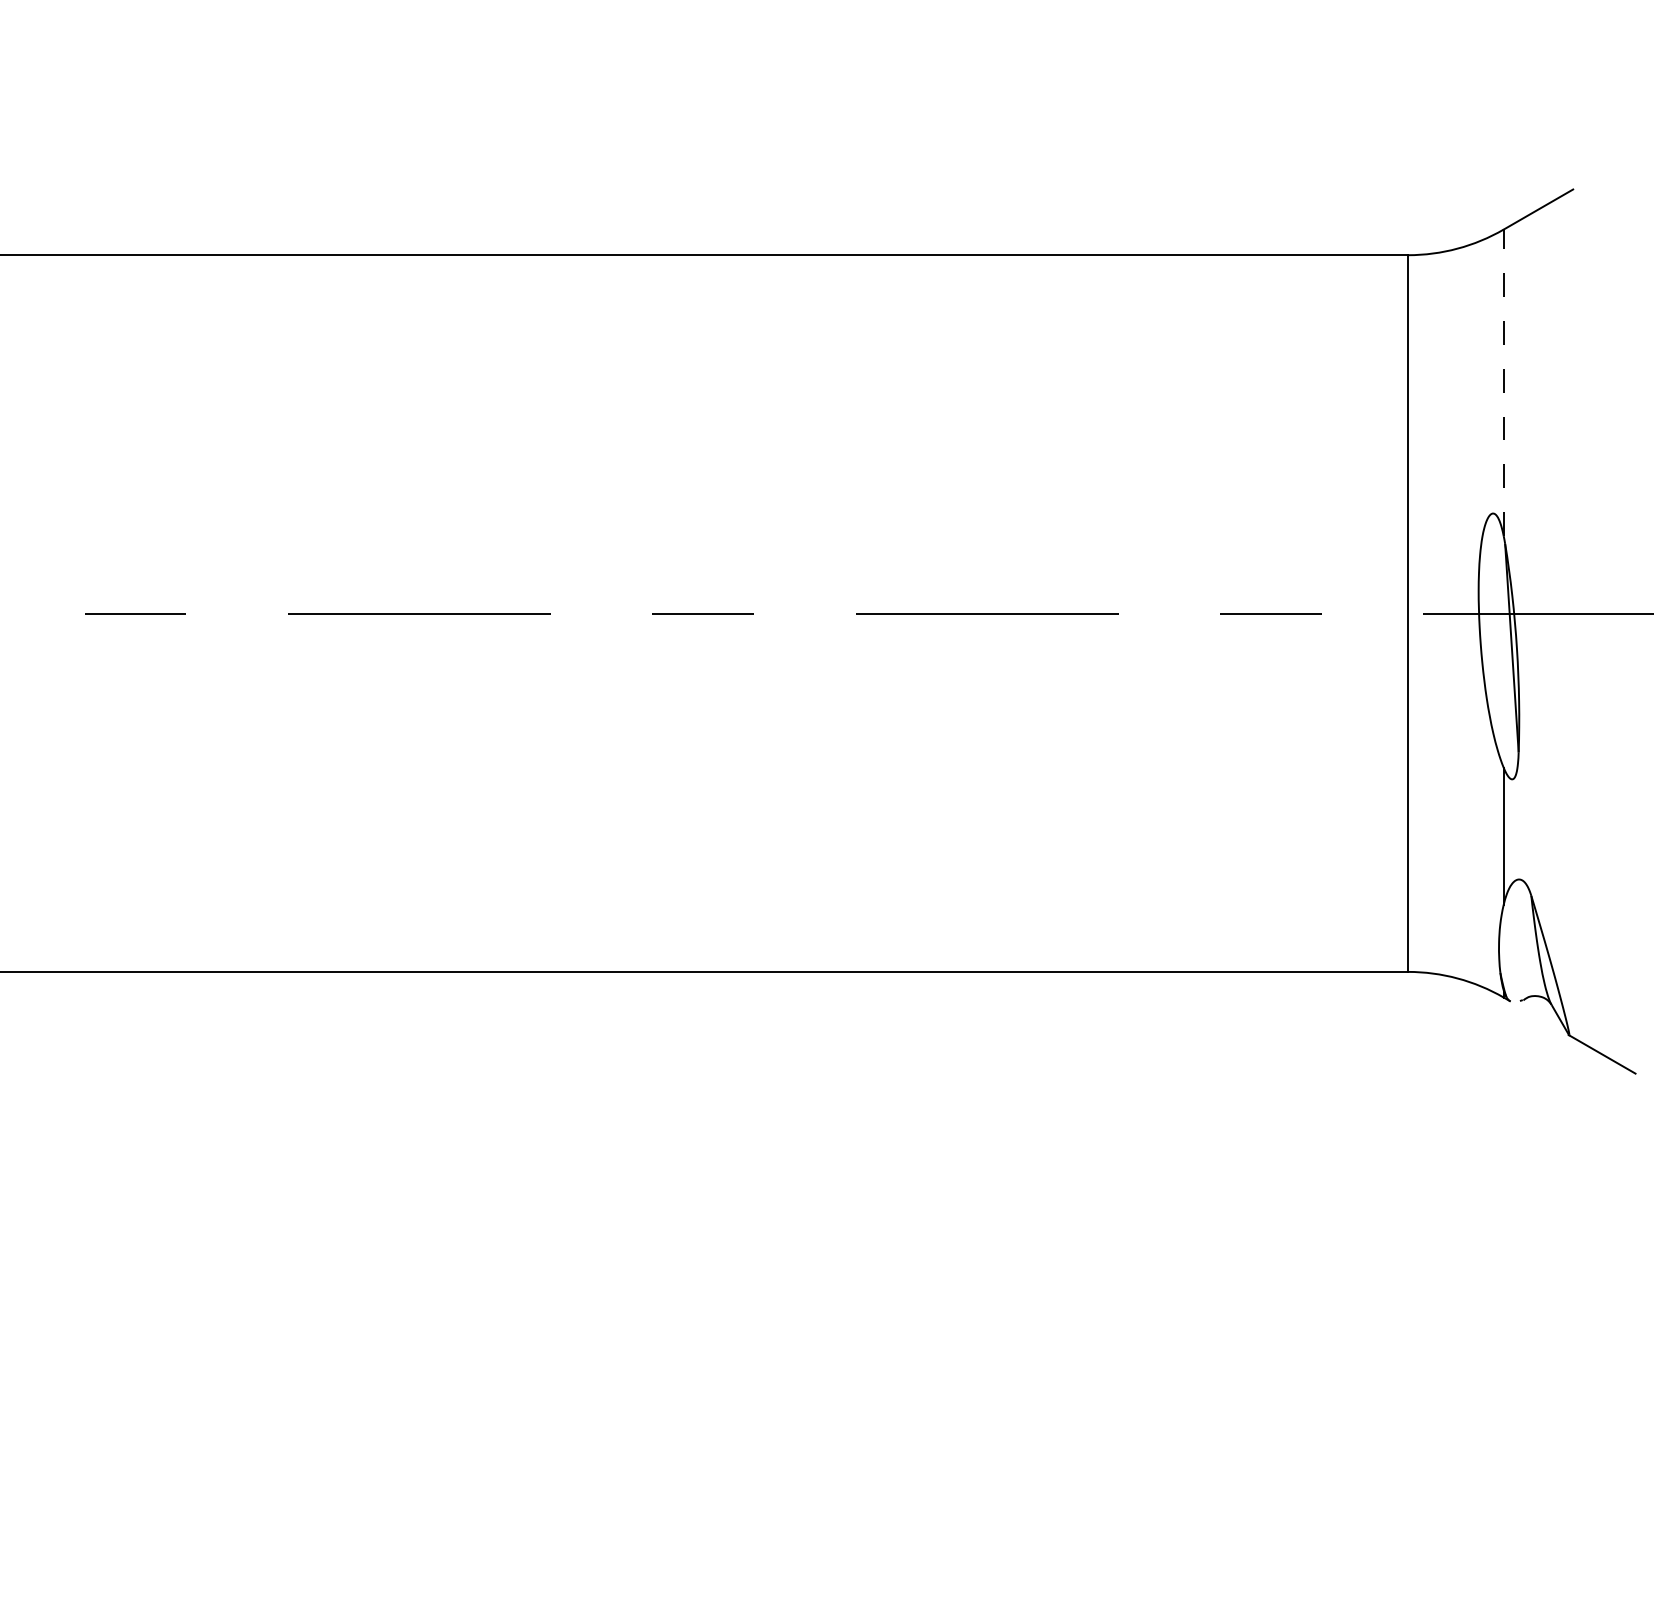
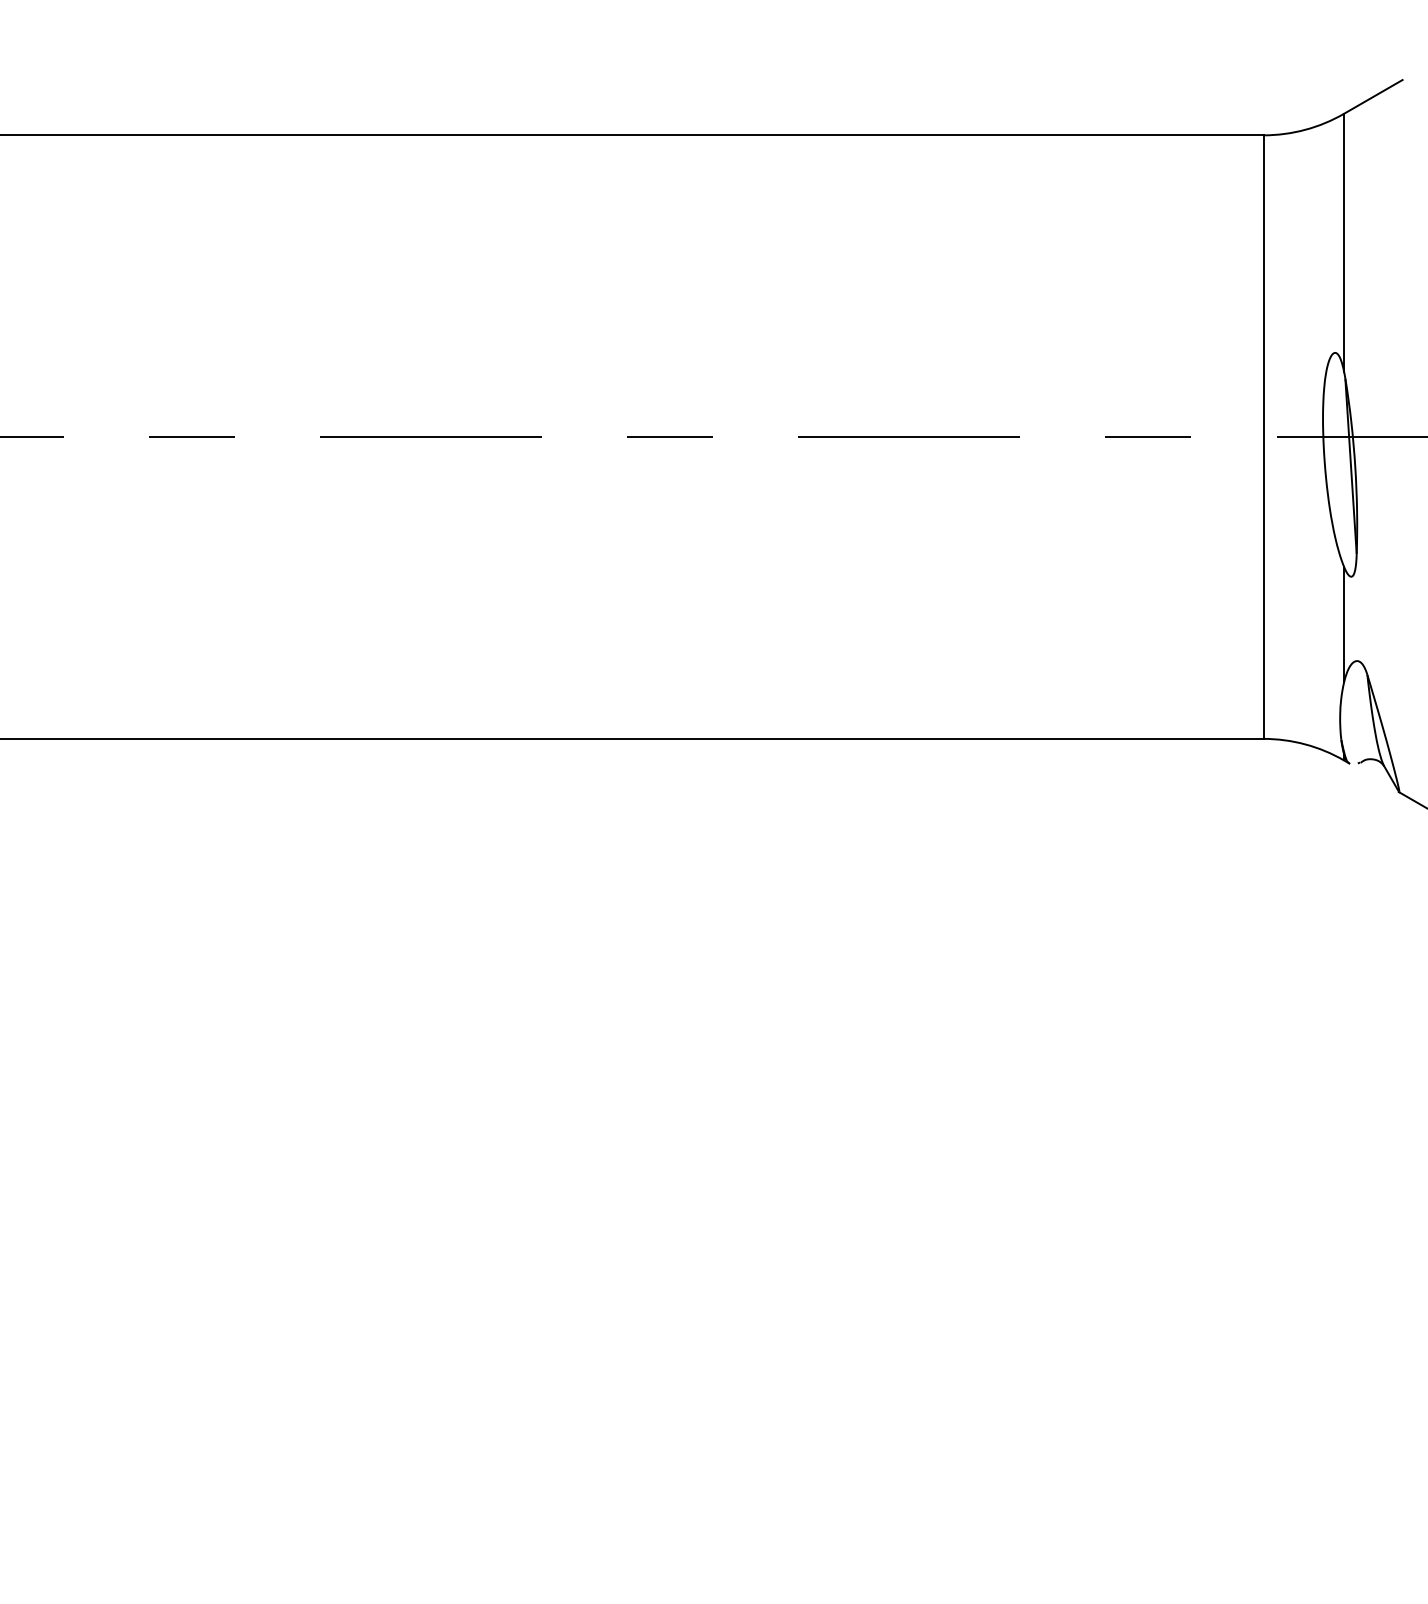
line: (1504, 382) -> (1344, 242), dashed -> solid

